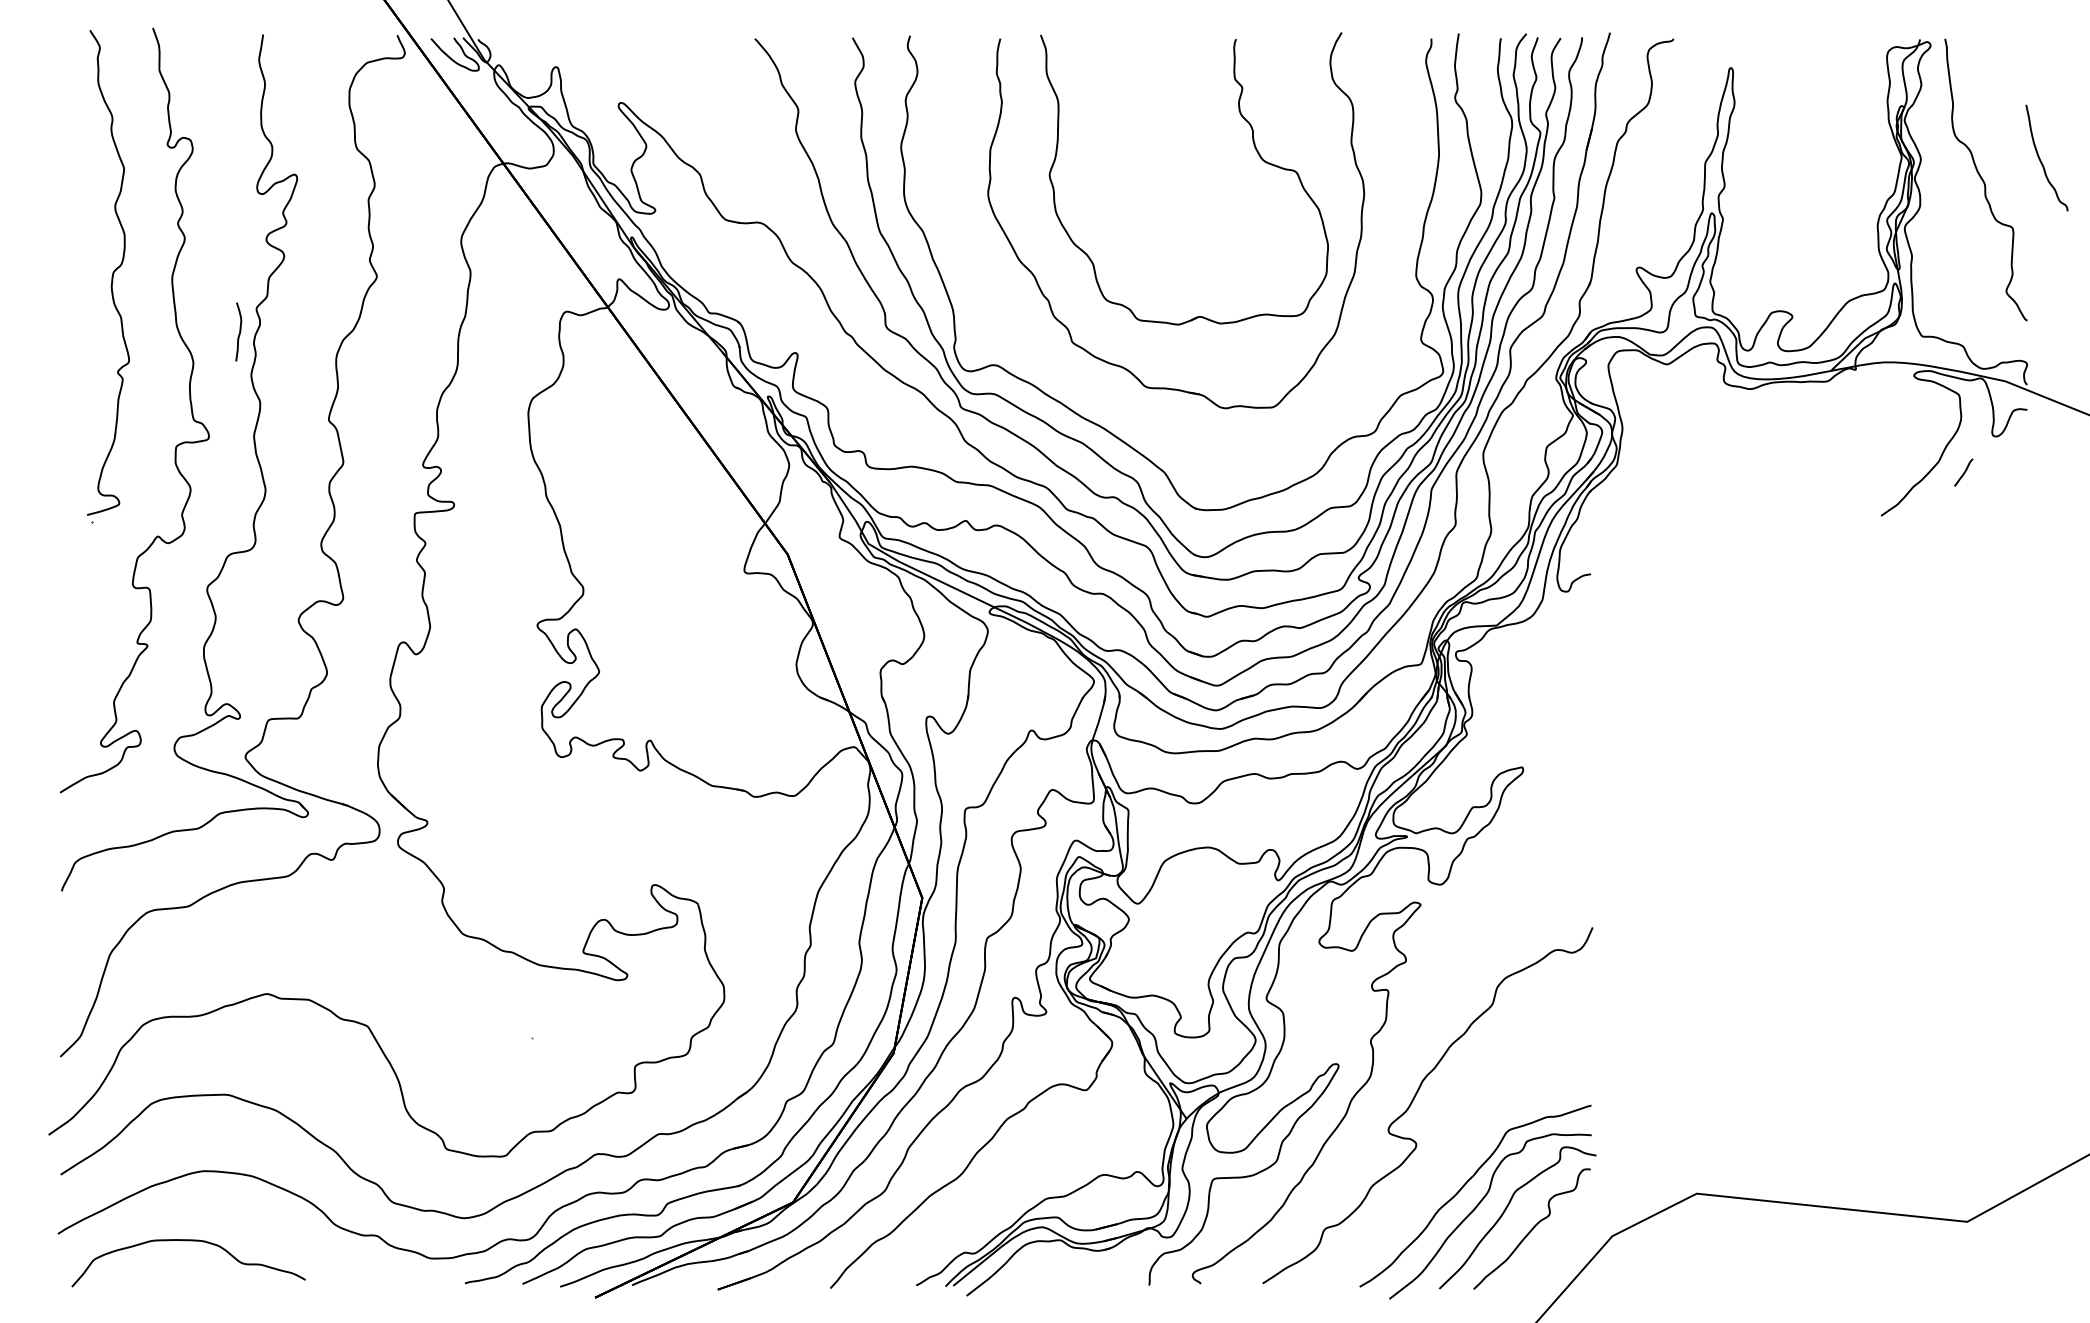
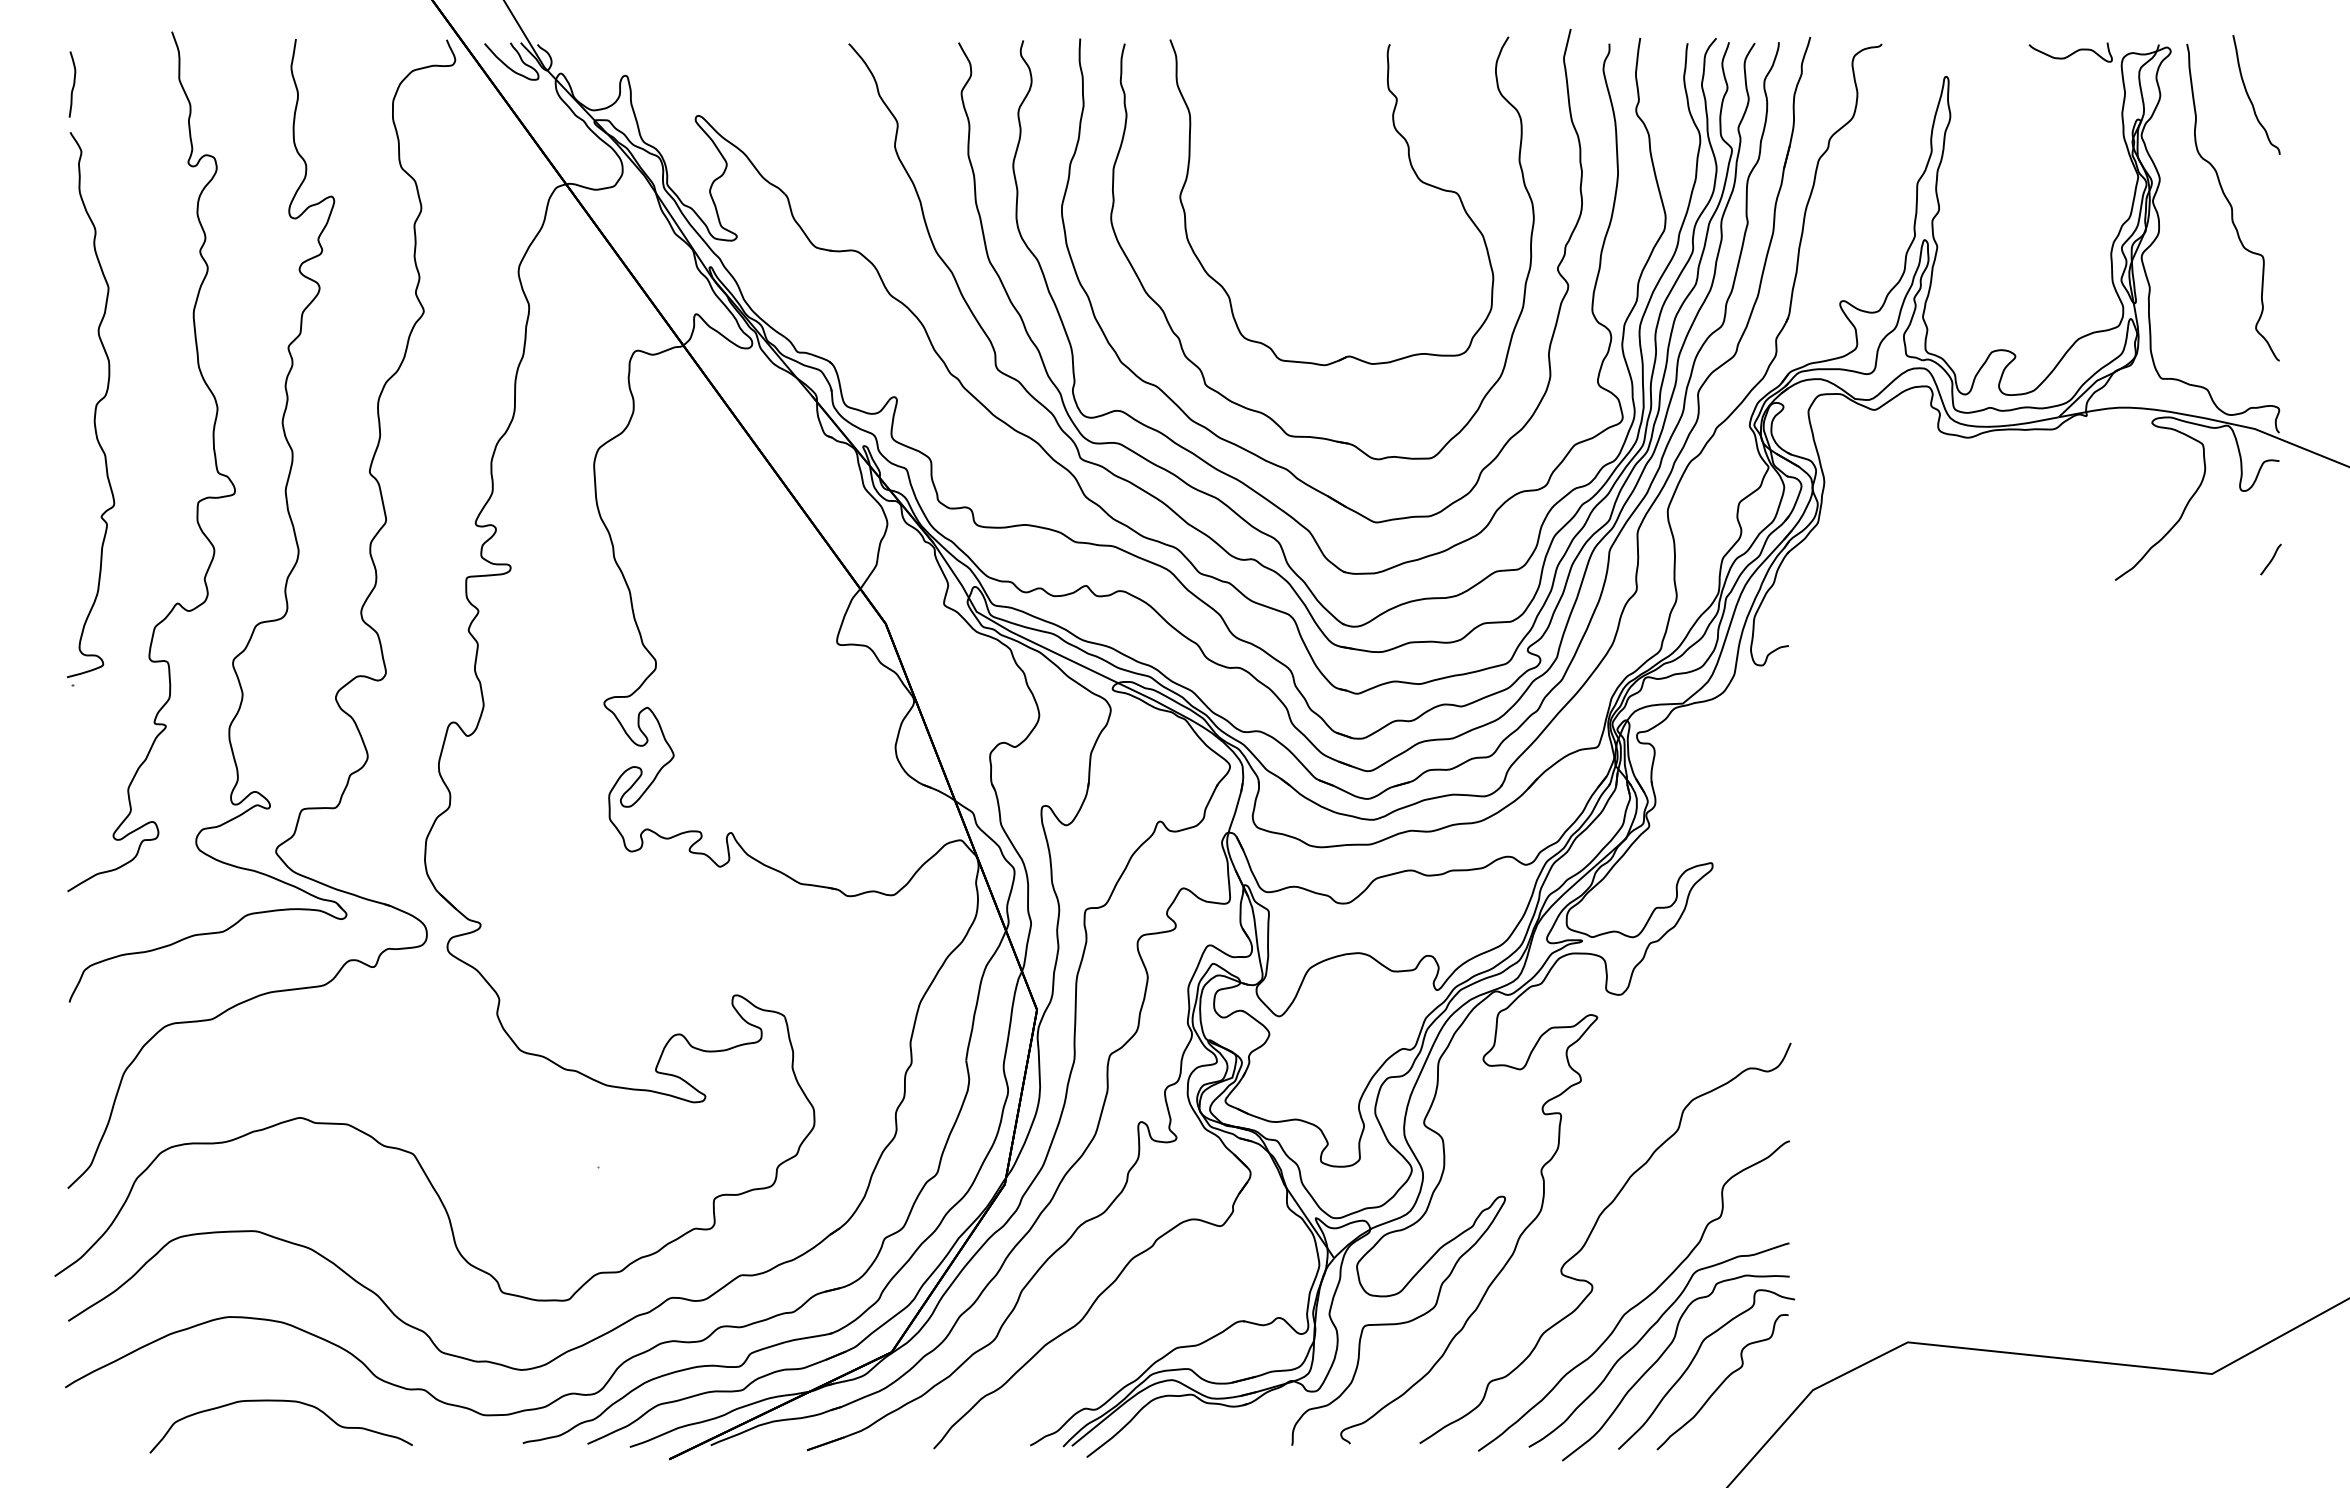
curve: (1842, 47) -> (2071, 53), added
curve: (2041, 161) -> (2250, 98), moved
part: (108, 276) -> (91, 409), moved
curve: (239, 331) -> (73, 84), moved
part: (1100, 395) -> (1237, 444), added
curve: (1964, 472) -> (2271, 559), moved
curve: (1457, 1158) -> (1638, 1302), added
curve: (188, 1240) -> (280, 1401), moved

